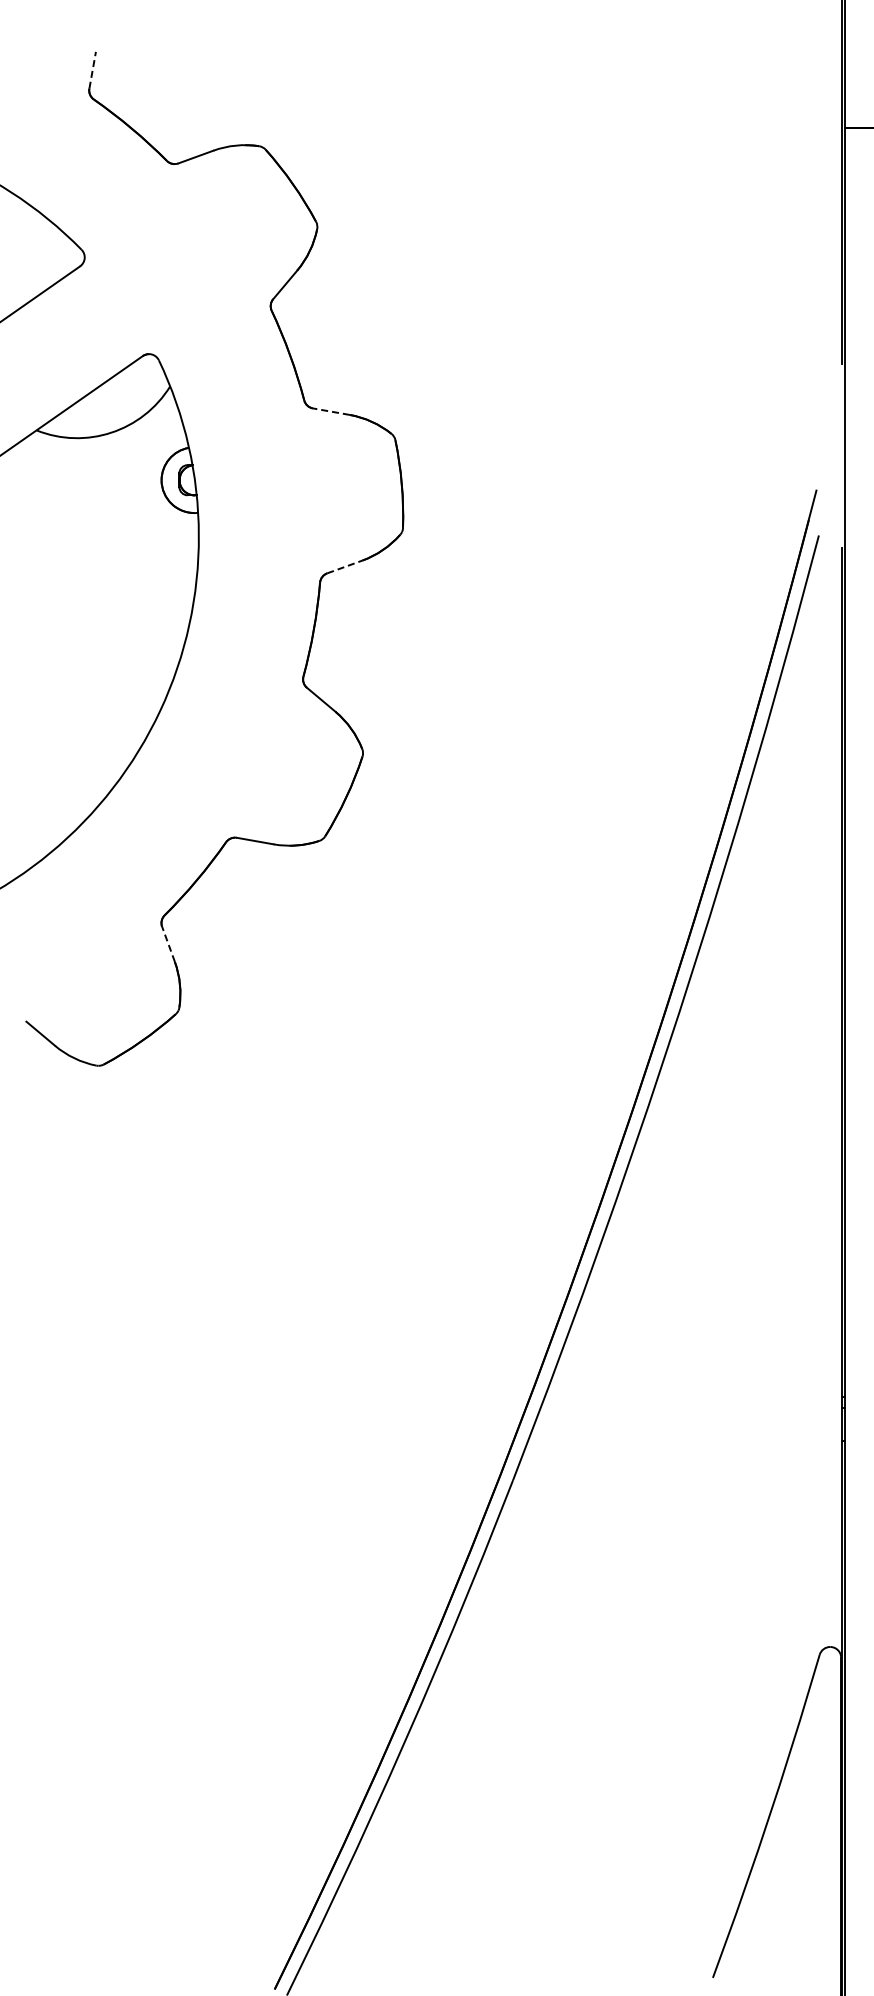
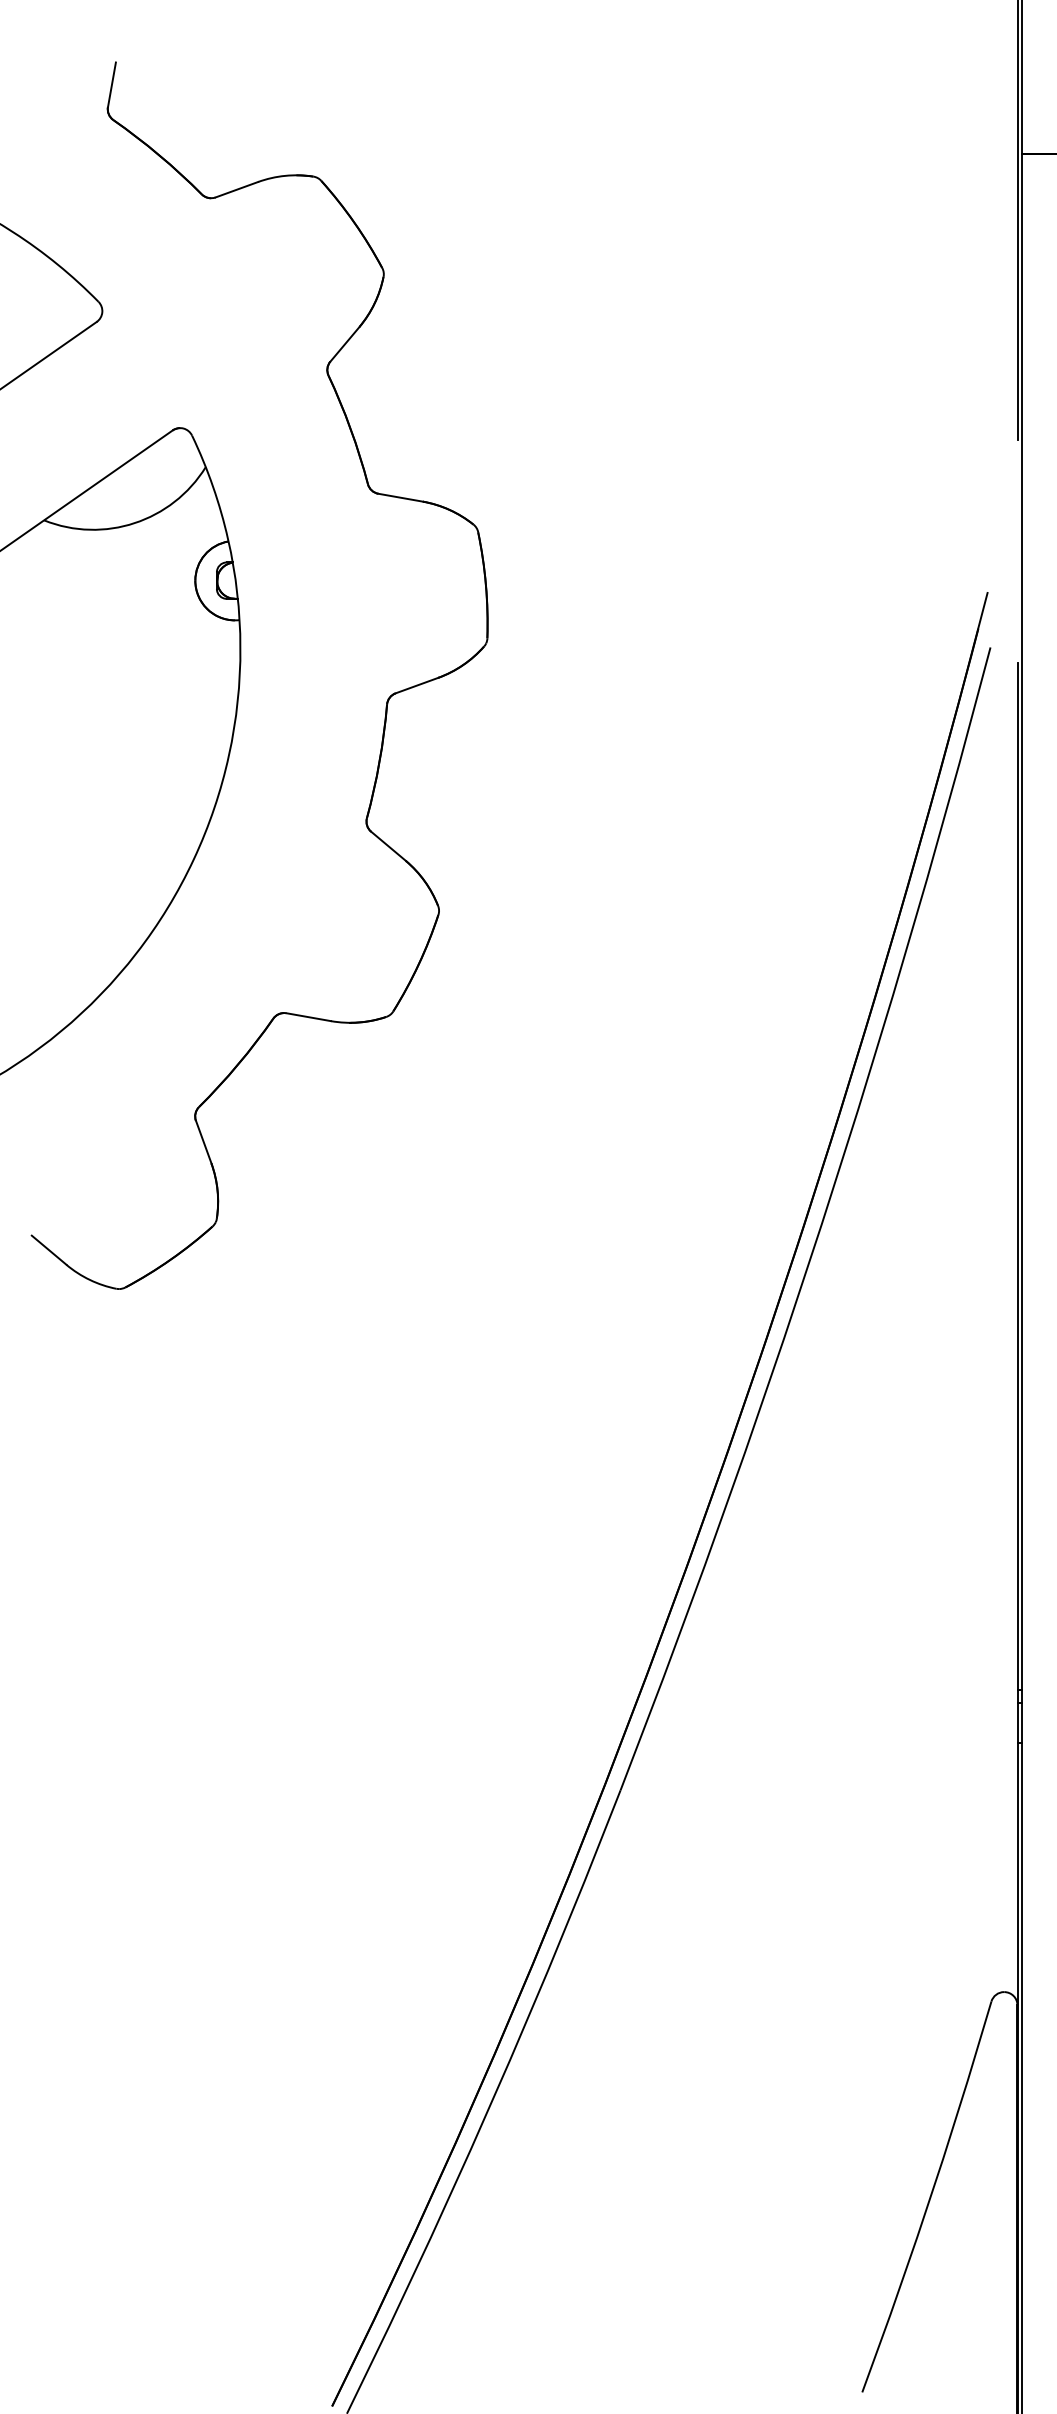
line: (92, 70) -> (111, 85), dashed -> solid
line: (331, 411) -> (400, 497), dashed -> solid
line: (344, 566) -> (416, 685), dashed -> solid
line: (168, 944) -> (203, 1142), dashed -> solid

